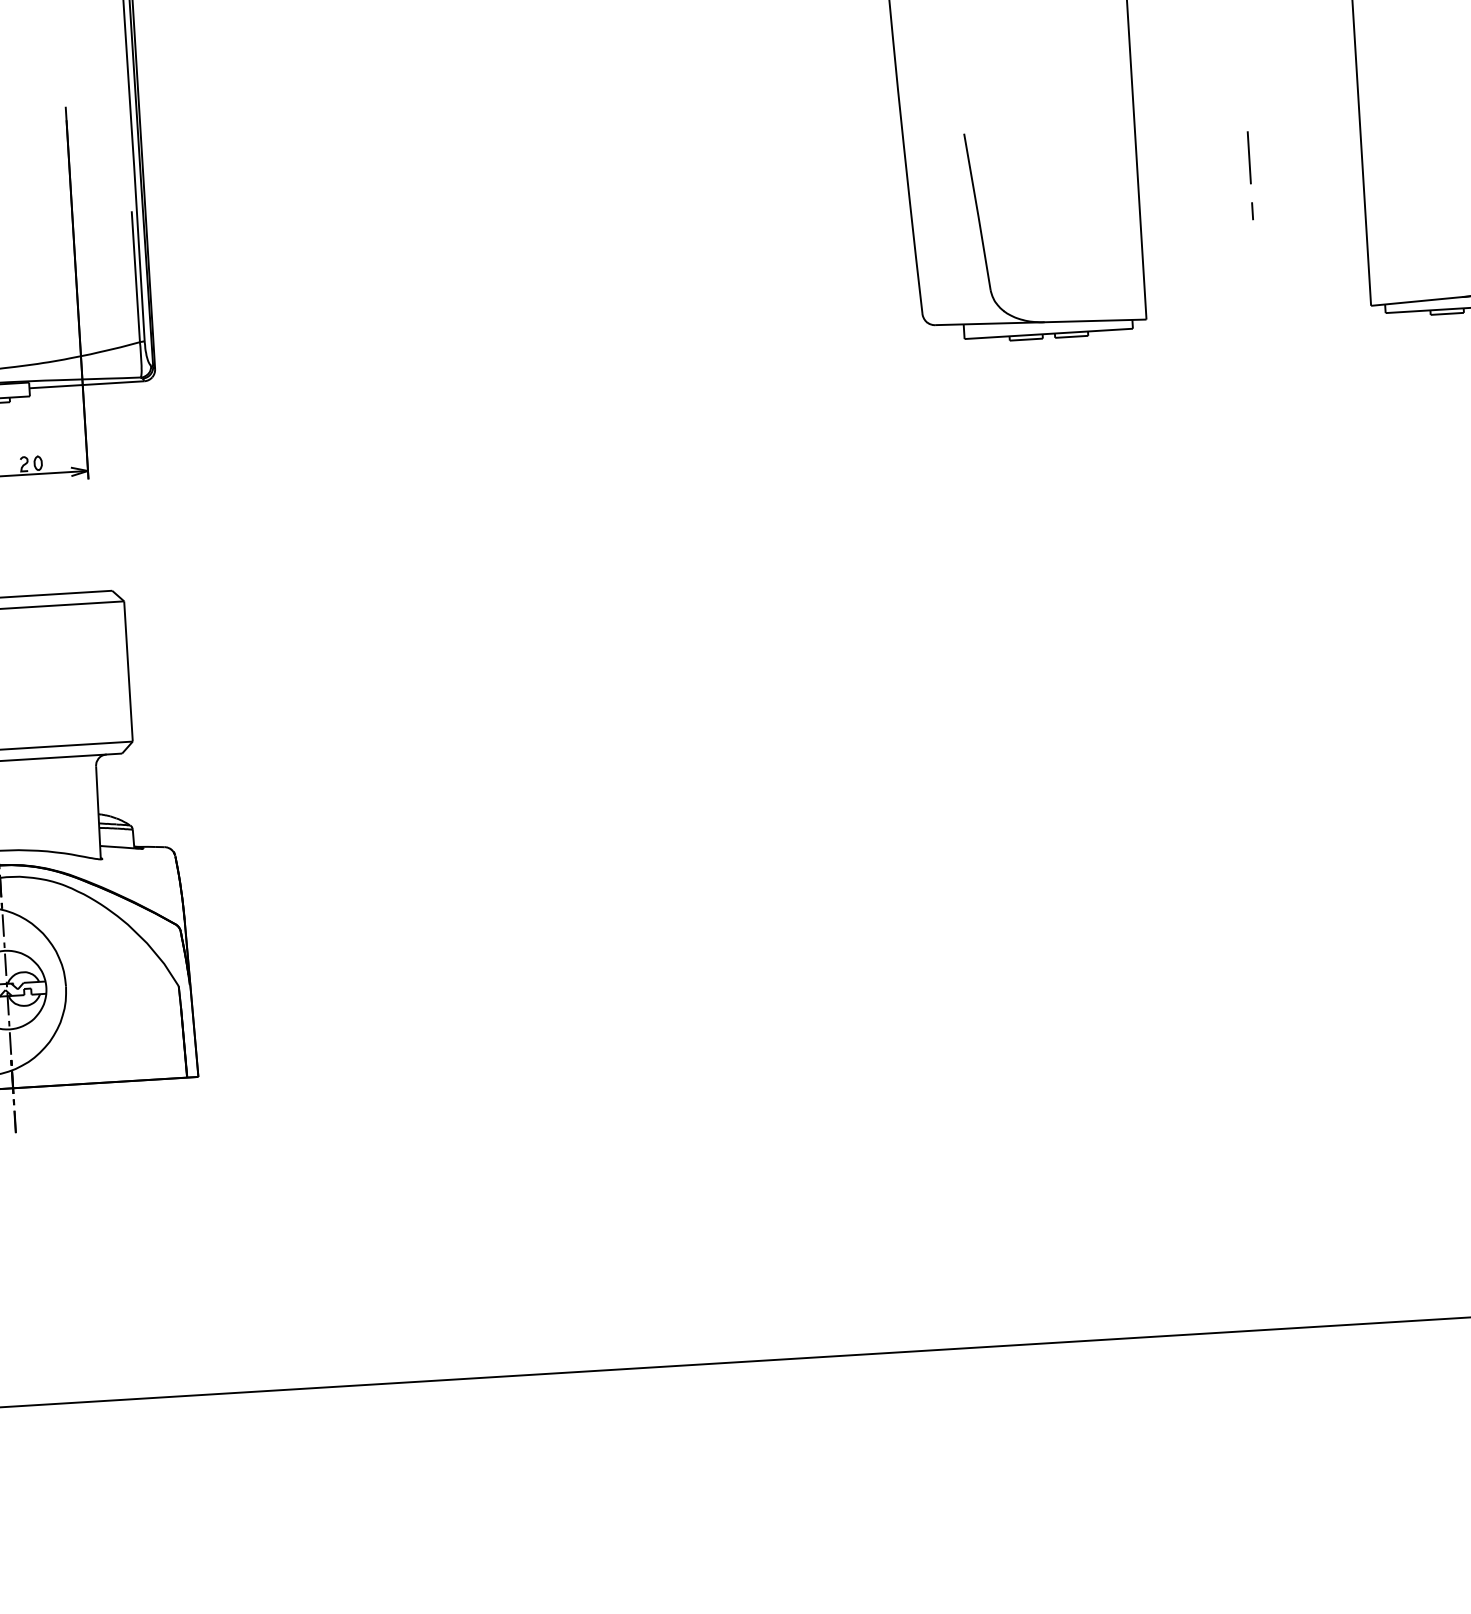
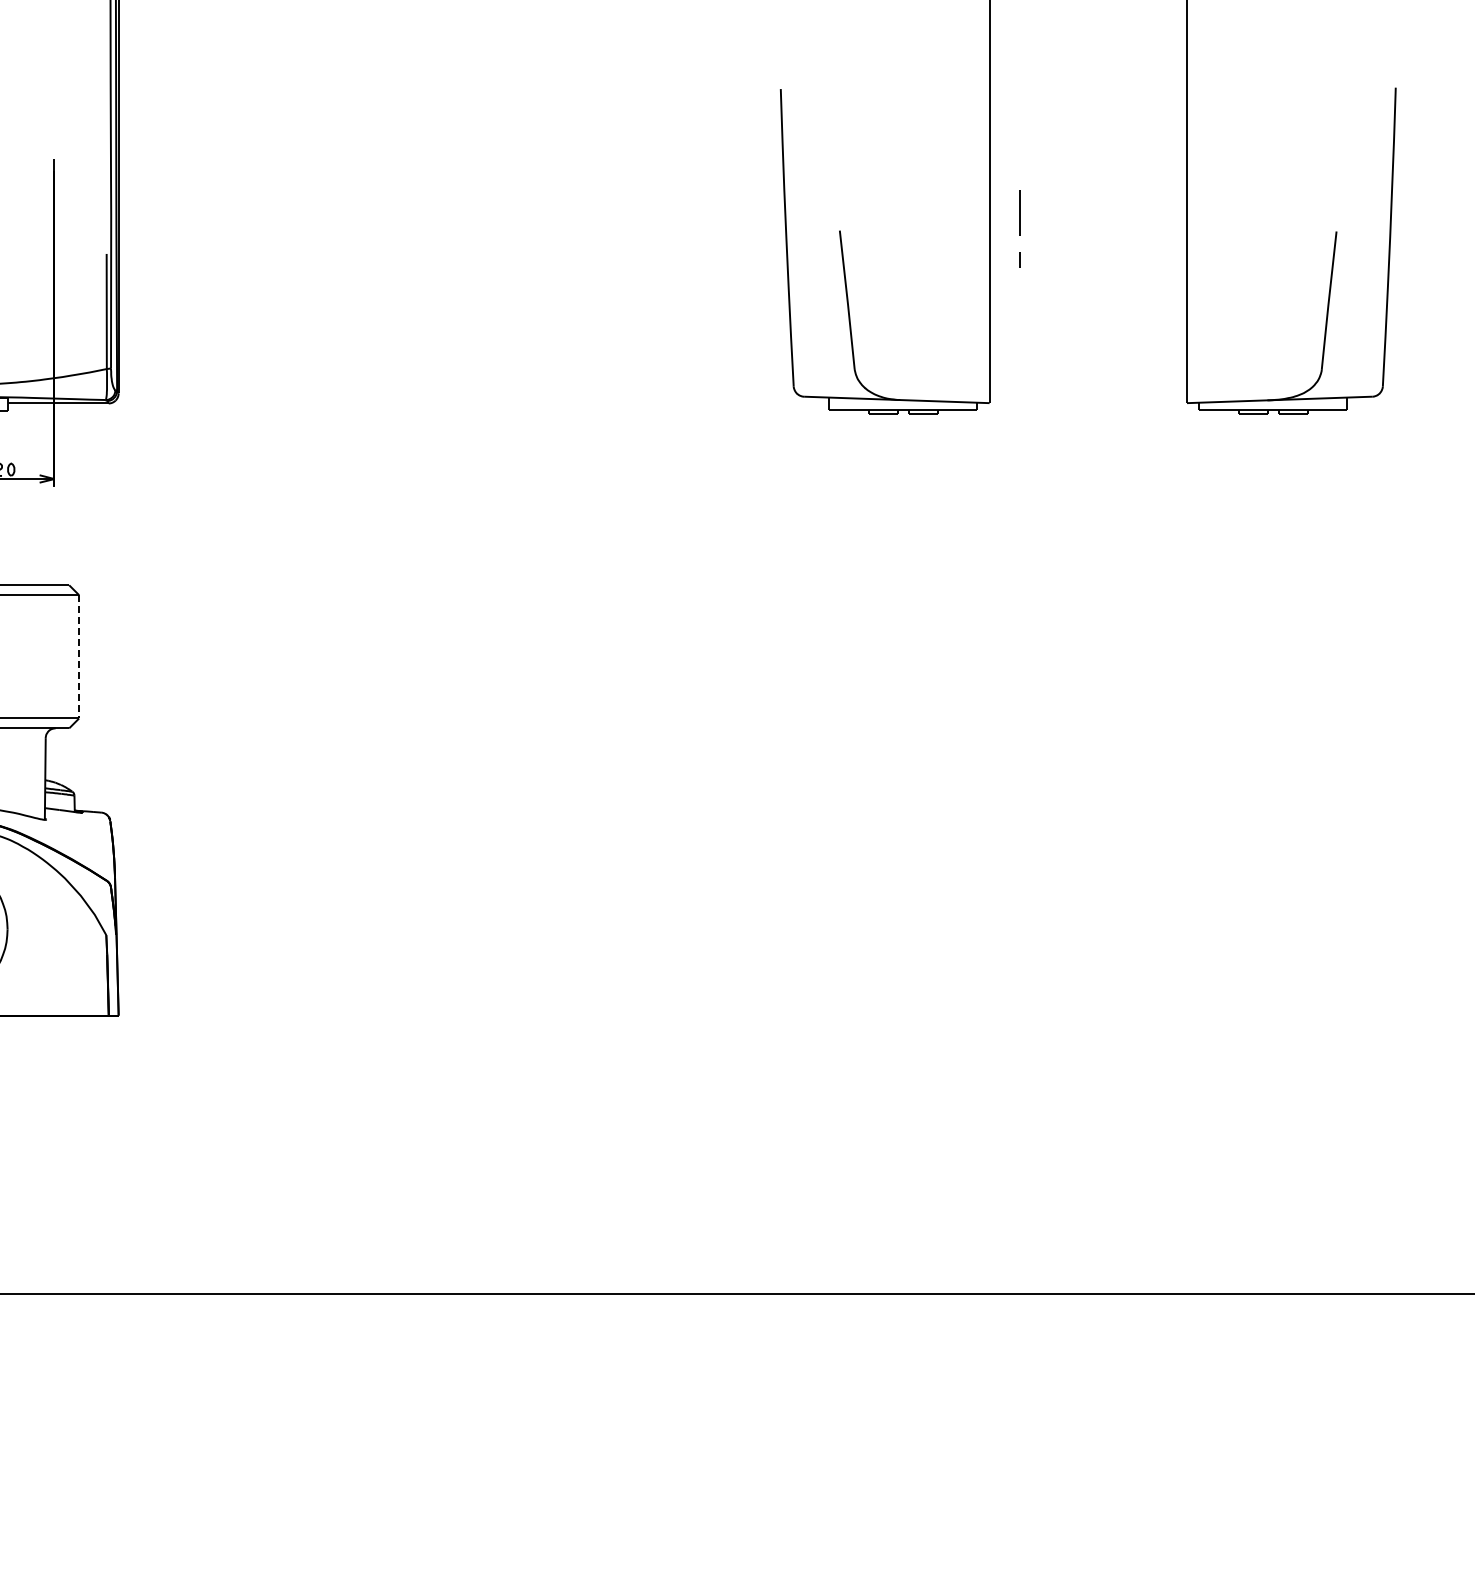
line: (1249, 175) -> (1019, 228), moved
line: (128, 671) -> (79, 656), solid -> dashed

